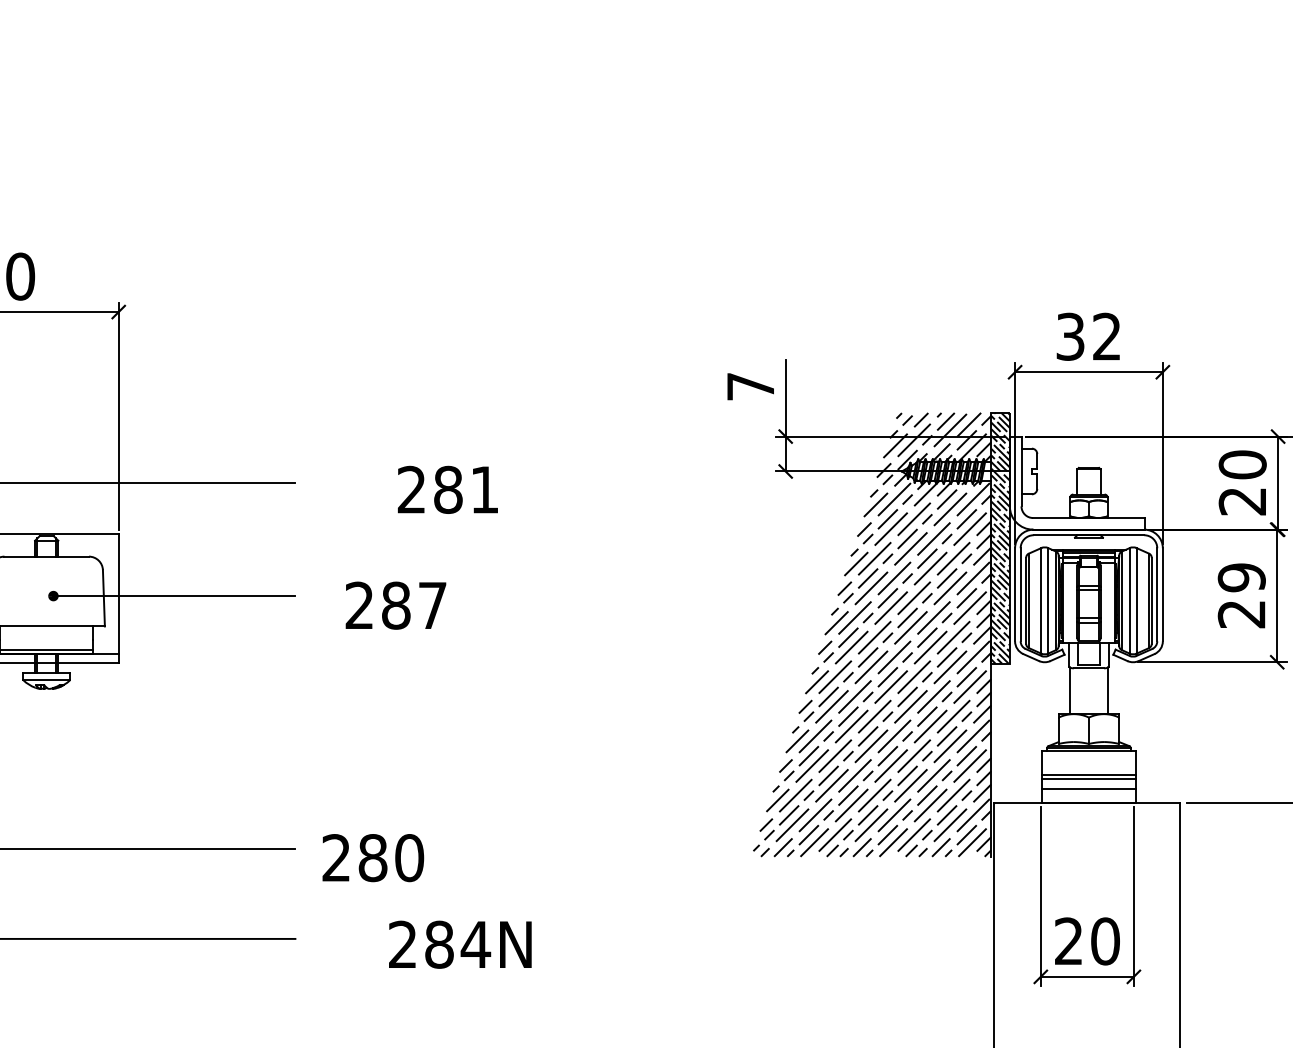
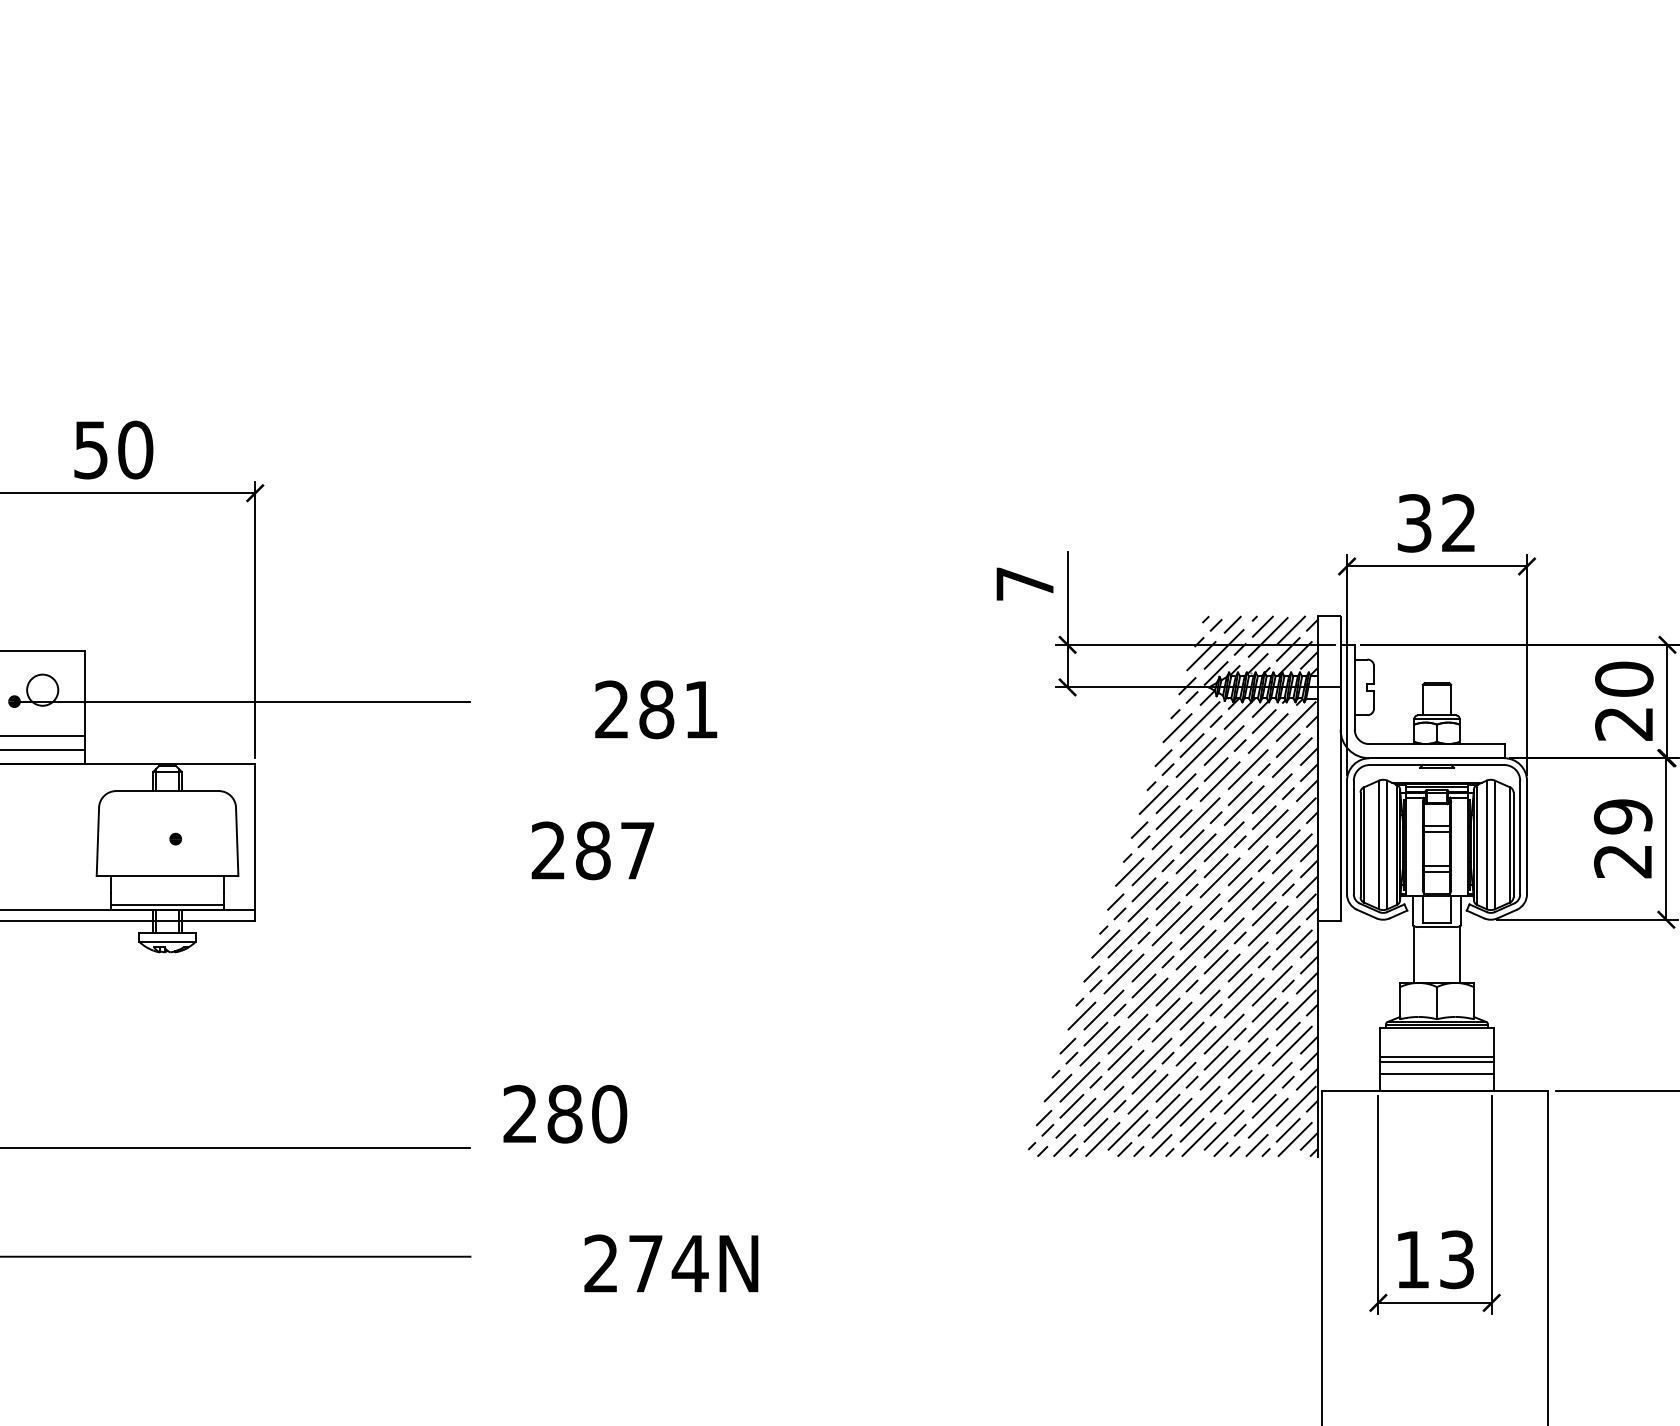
hatch: (1000, 538) -> (1329, 768), removed
line: (173, 596) -> (322, 839), removed
text: (373, 858) -> (565, 1114), moved
text: (1086, 941) -> (1434, 1259), 20 -> 13
text: (439, 944) -> (645, 1263), 284N -> 274N

